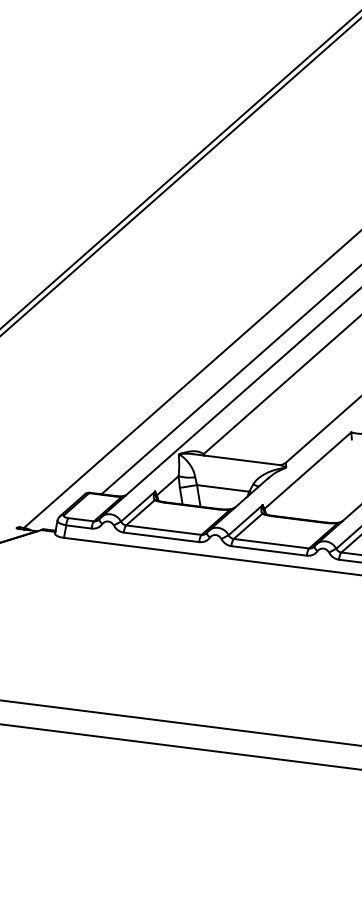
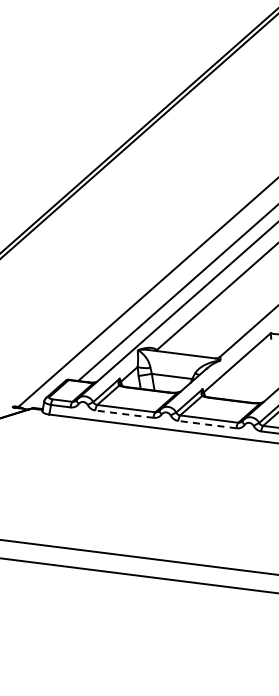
line: (161, 537) -> (124, 414), solid -> dashed
line: (269, 550) -> (207, 424), solid -> dashed

